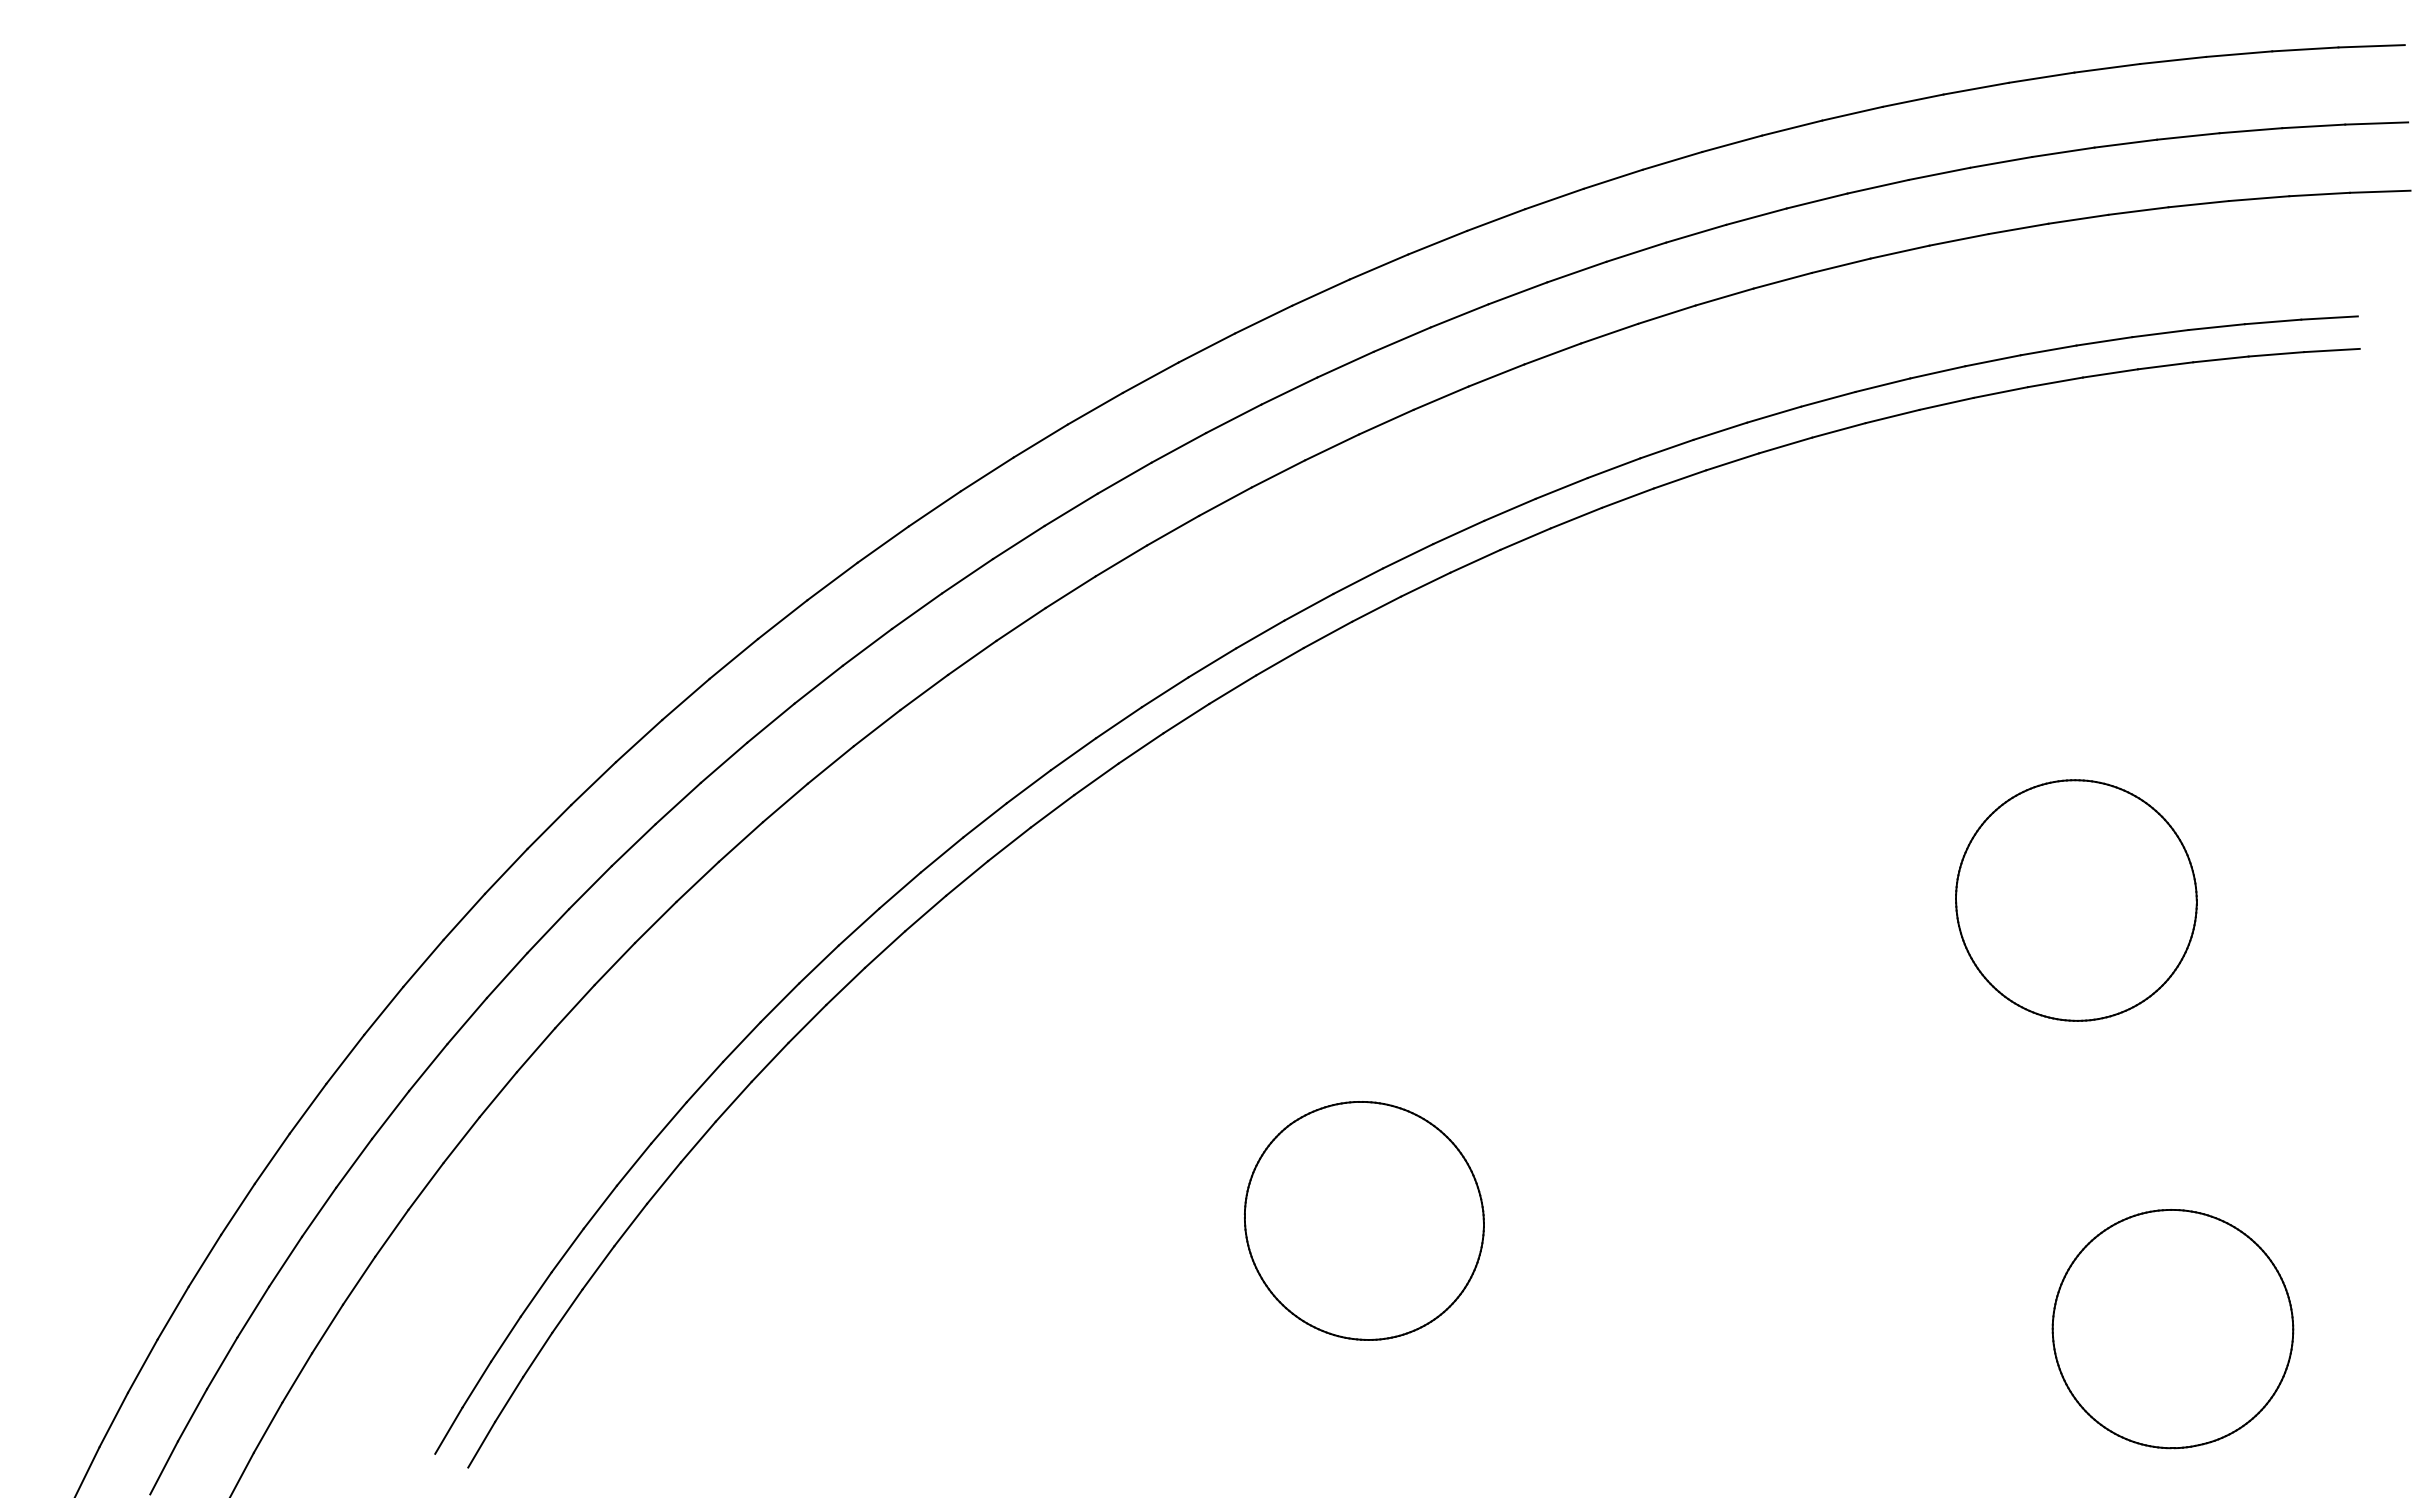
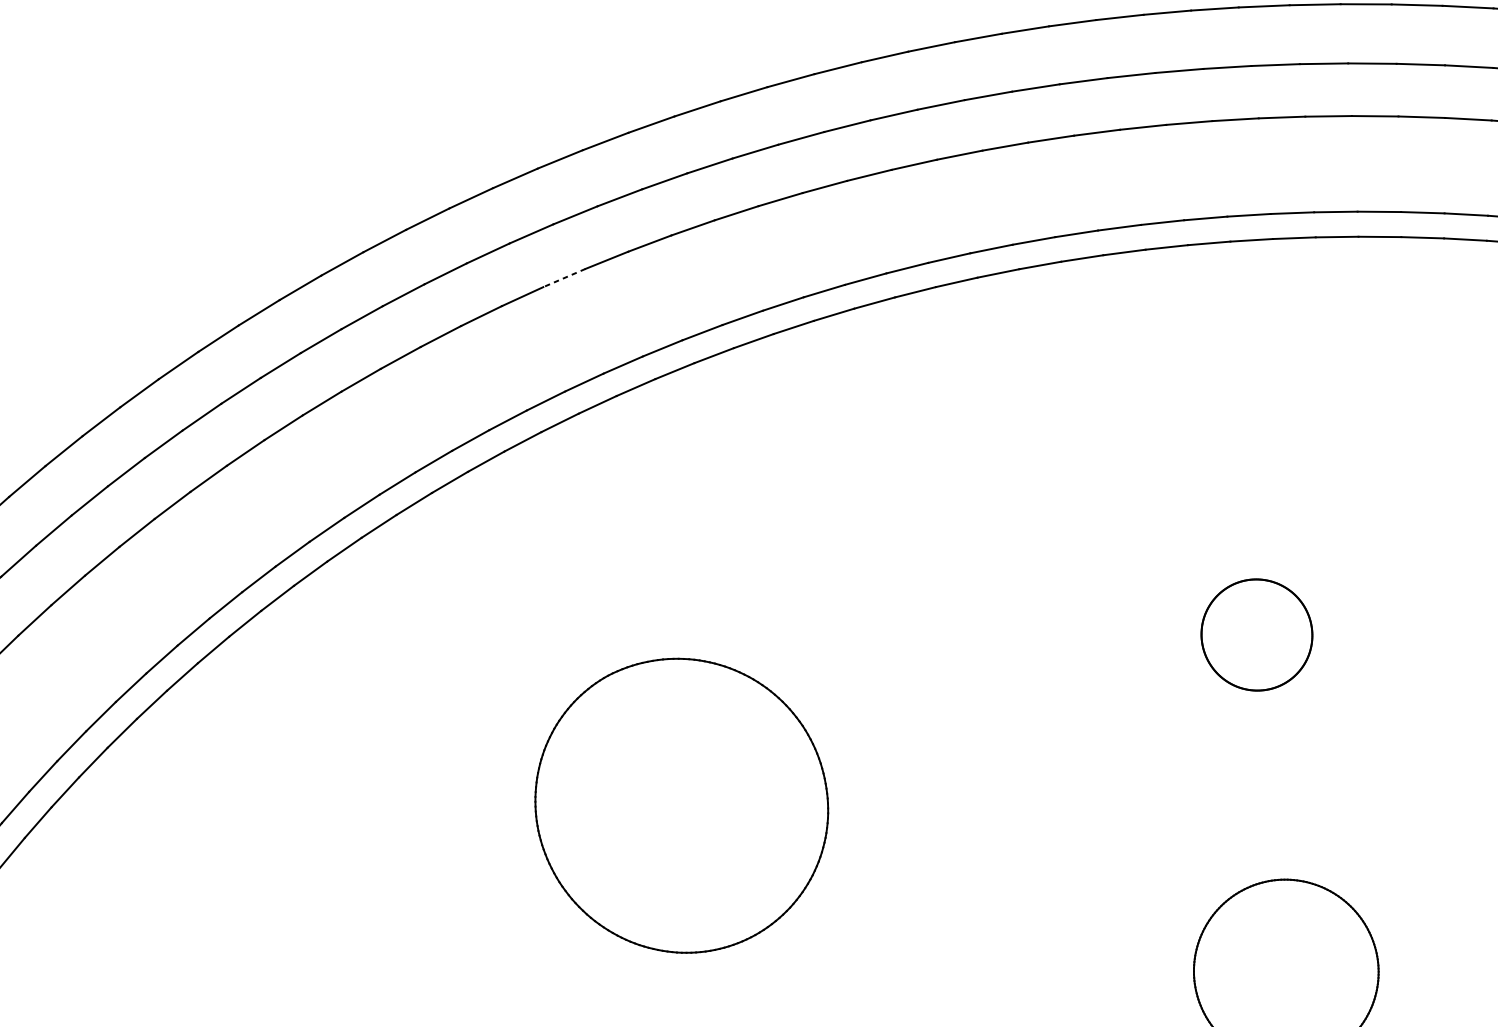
line: (1121, 560) -> (564, 277), solid -> dashed
part: (2076, 900) -> (1256, 635), size x0.6
part: (1363, 1220) -> (680, 805), size x1.6

